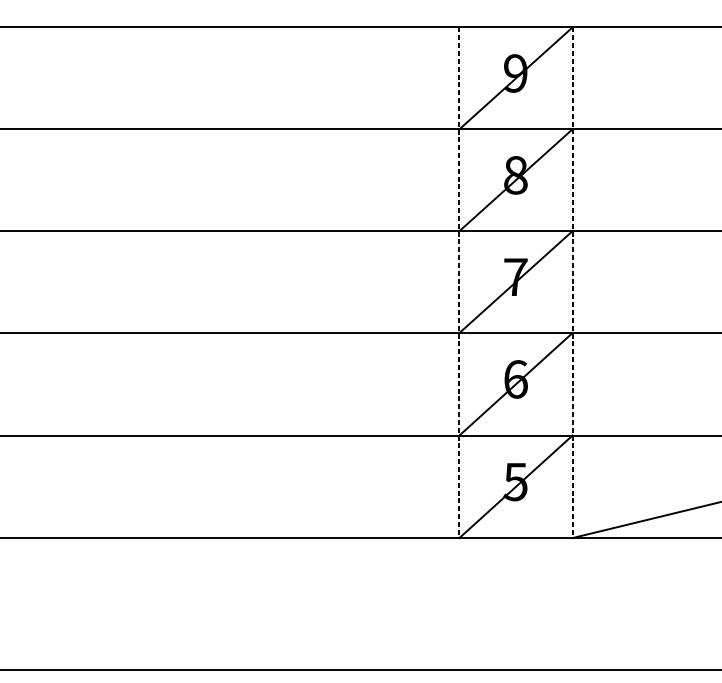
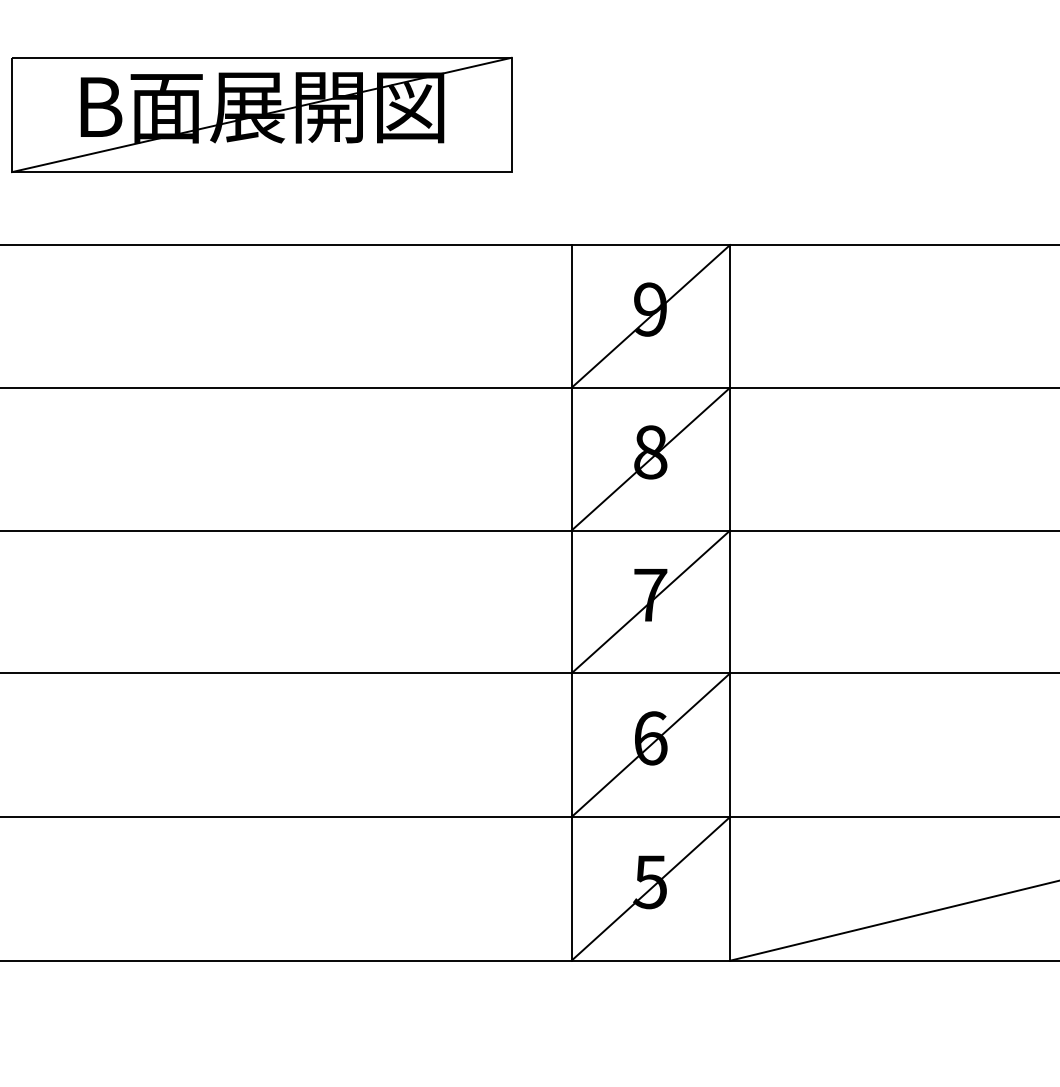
line: (459, 282) -> (571, 602), dashed -> solid
line: (572, 282) -> (730, 602), dashed -> solid

